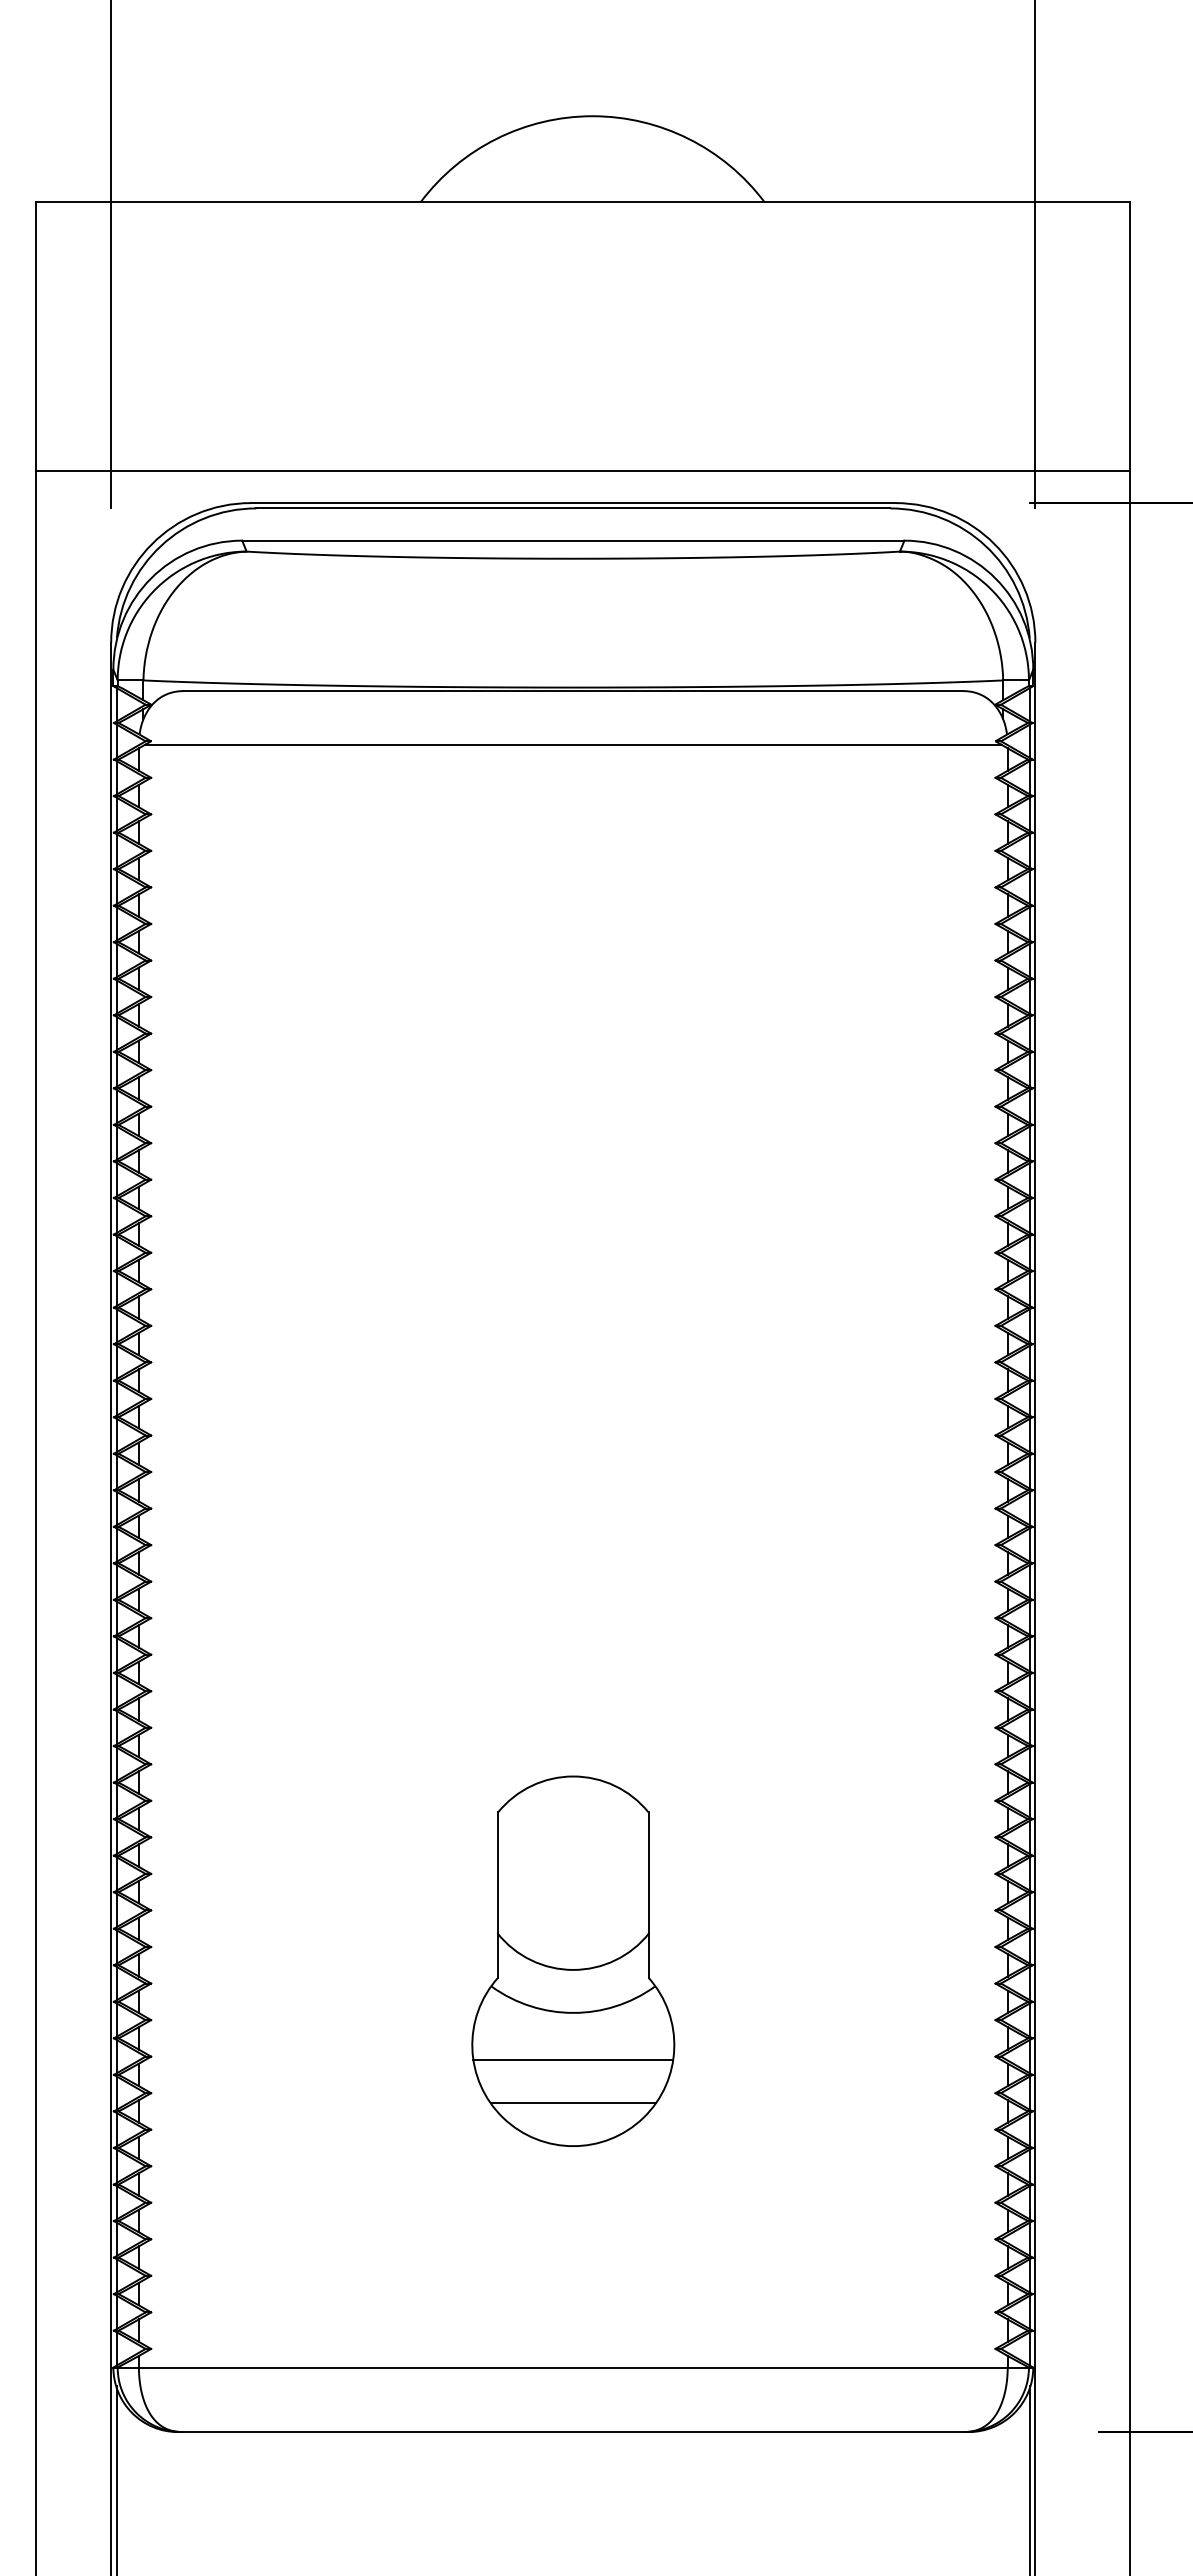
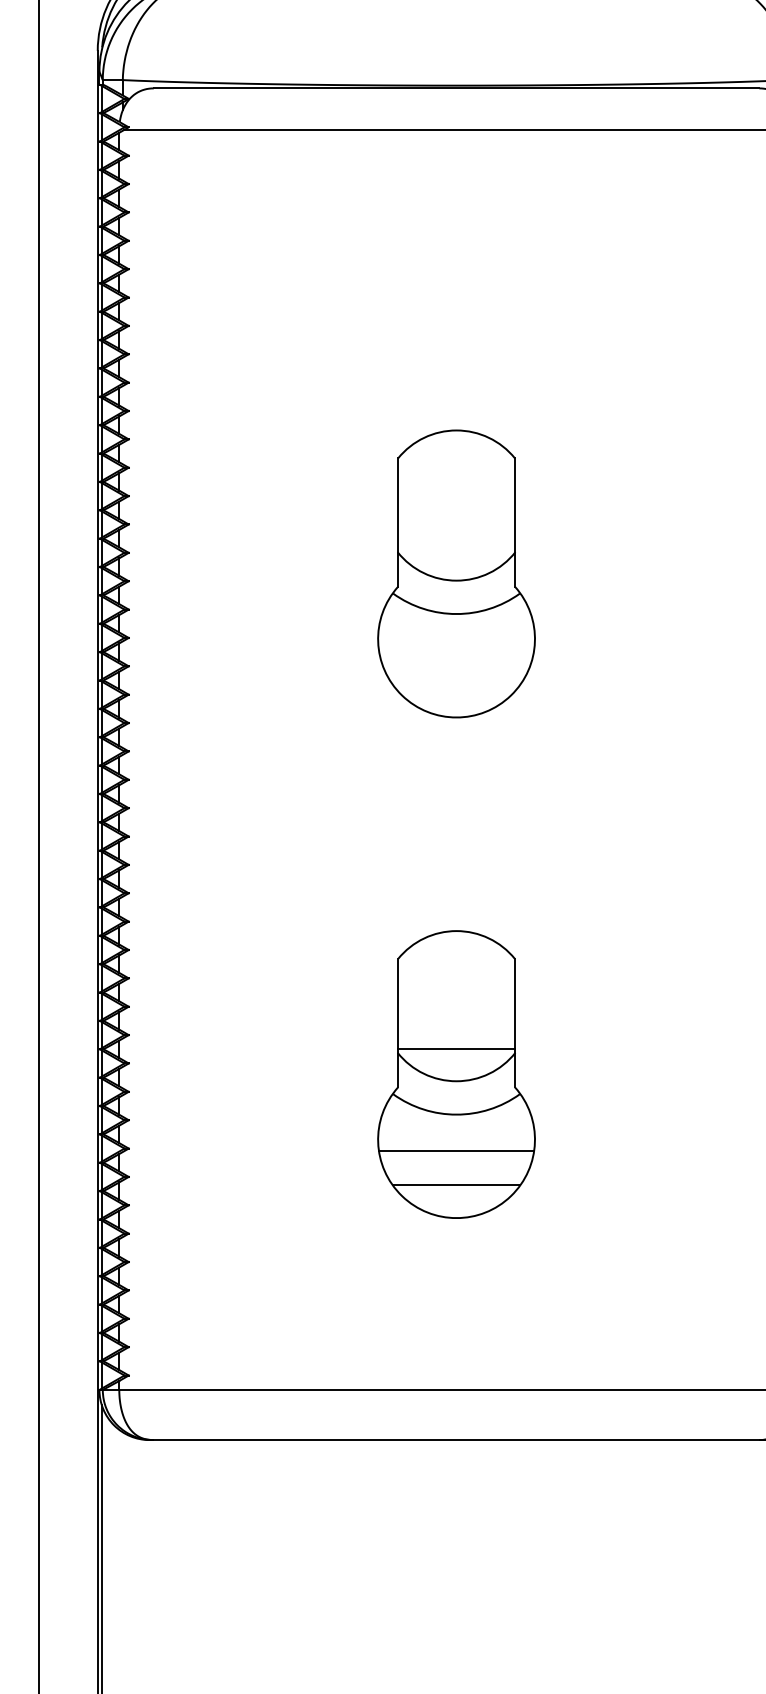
part: (573, 1316) -> (456, 573), added
line: (573, 1928) -> (456, 1049), added

